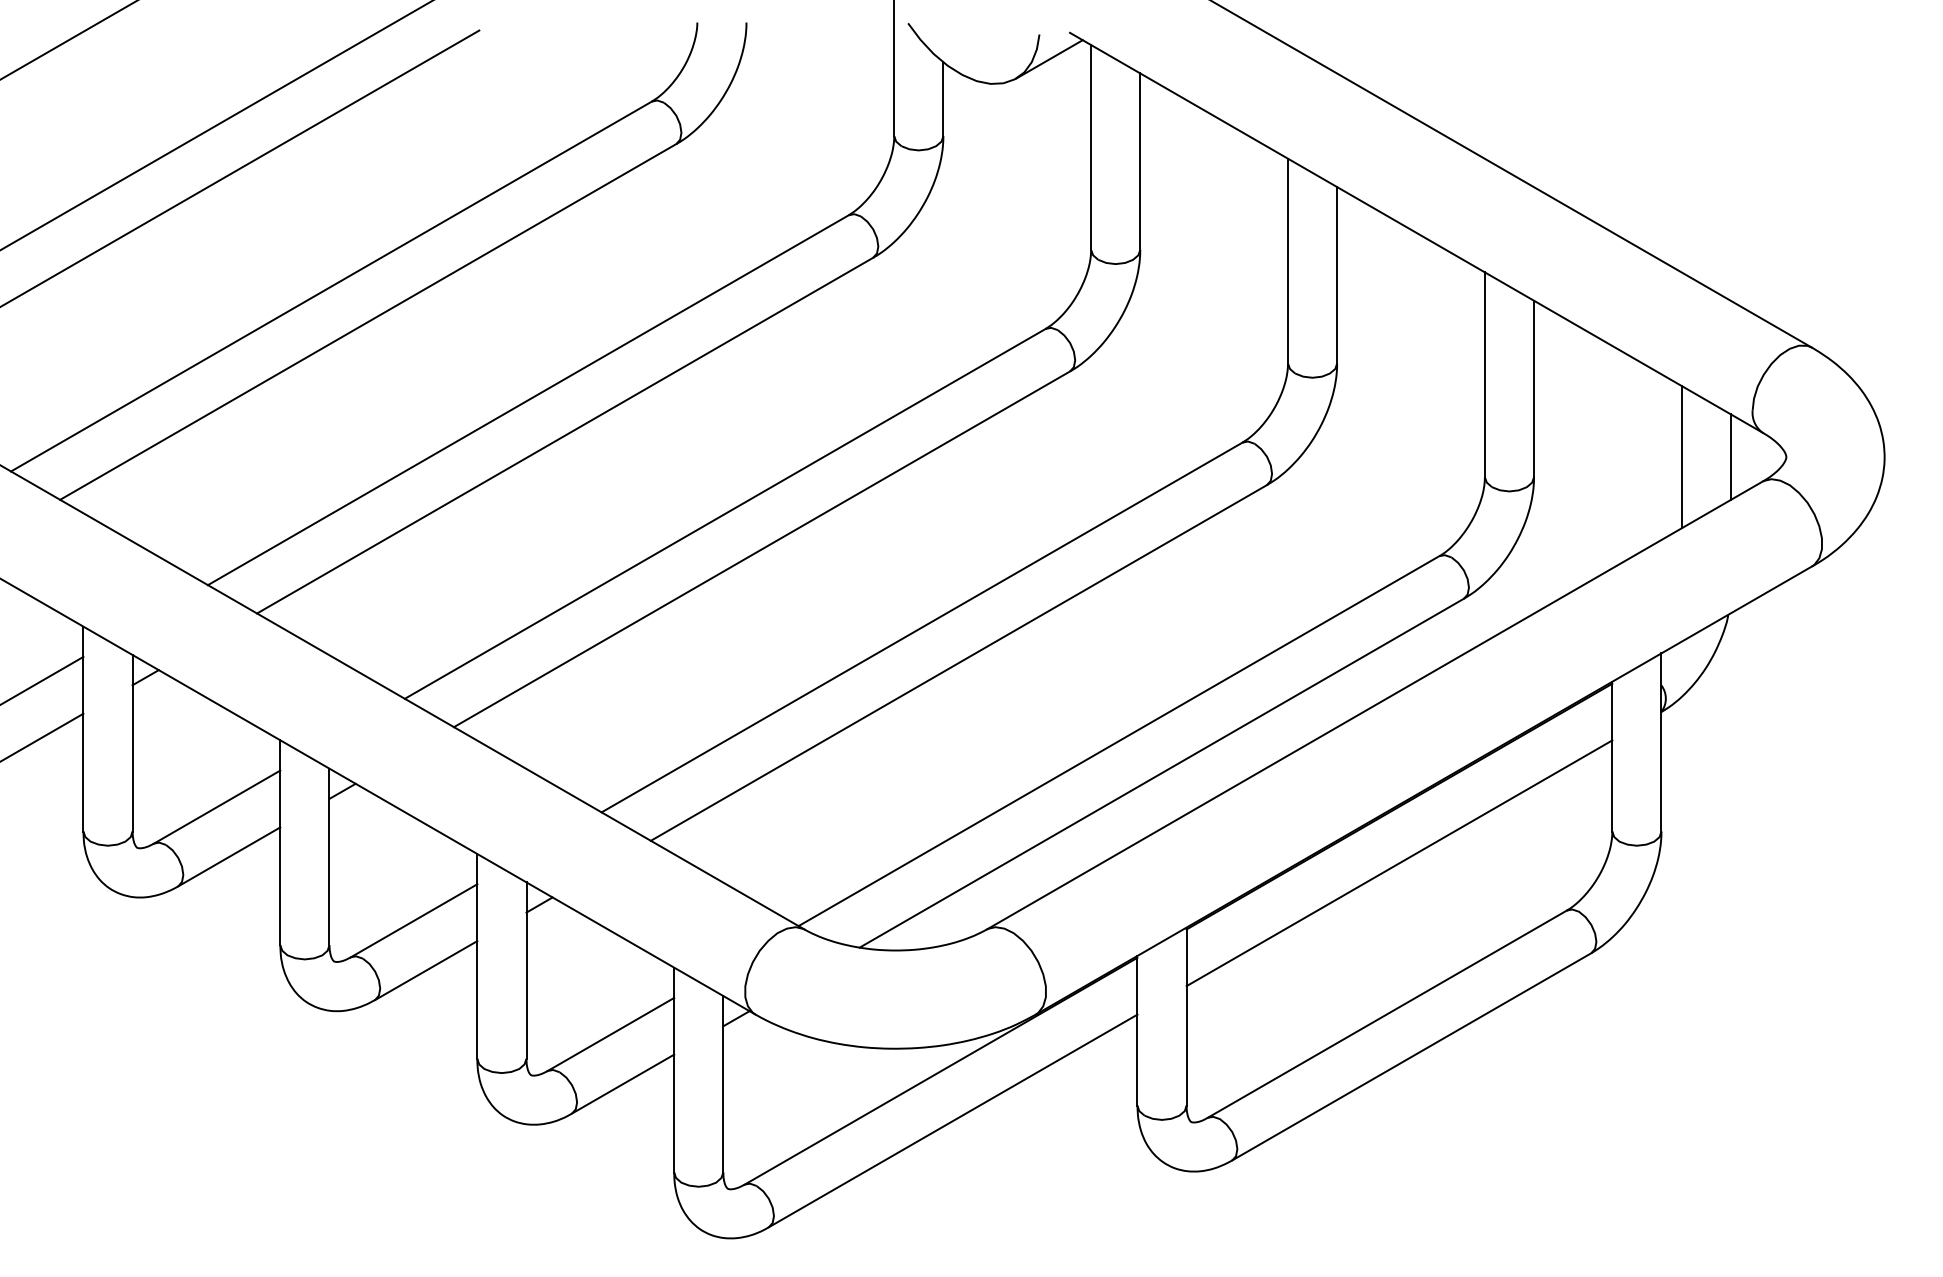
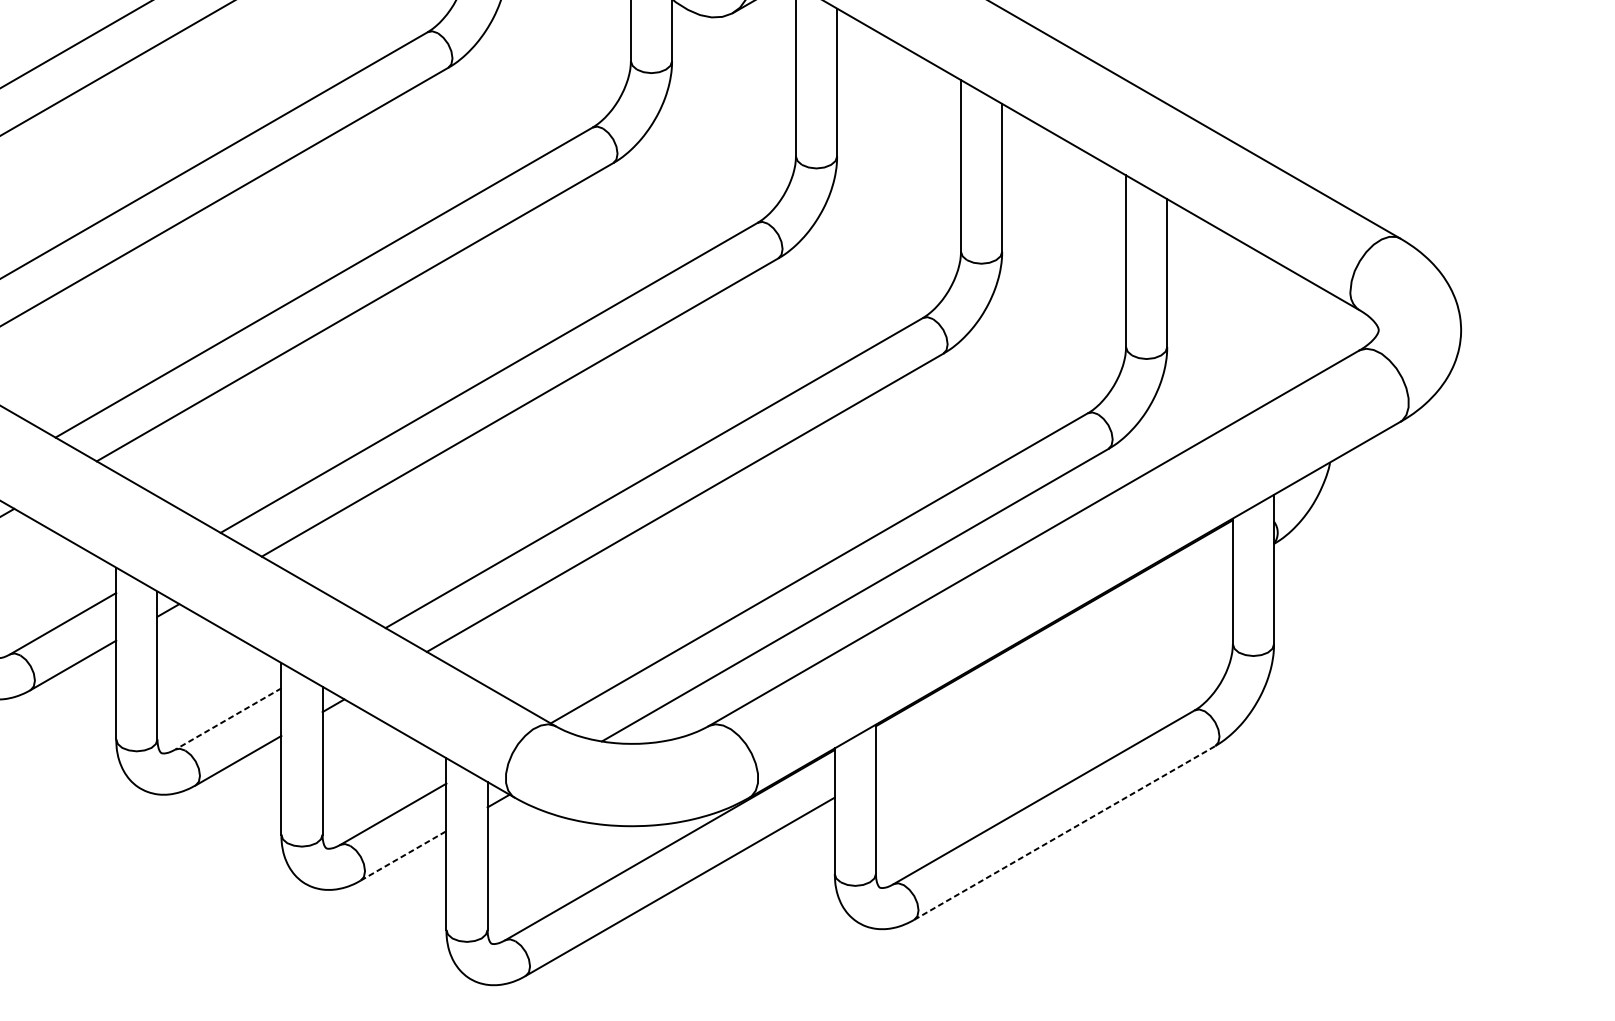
line: (1681, 456) -> (1290, 329), removed
line: (1730, 456) -> (1331, 329), removed
line: (1399, 863) -> (1054, 670), removed
line: (413, 921) -> (227, 719), solid -> dashed
line: (1412, 1056) -> (1065, 832), solid -> dashed
line: (623, 1084) -> (403, 856), solid -> dashed

